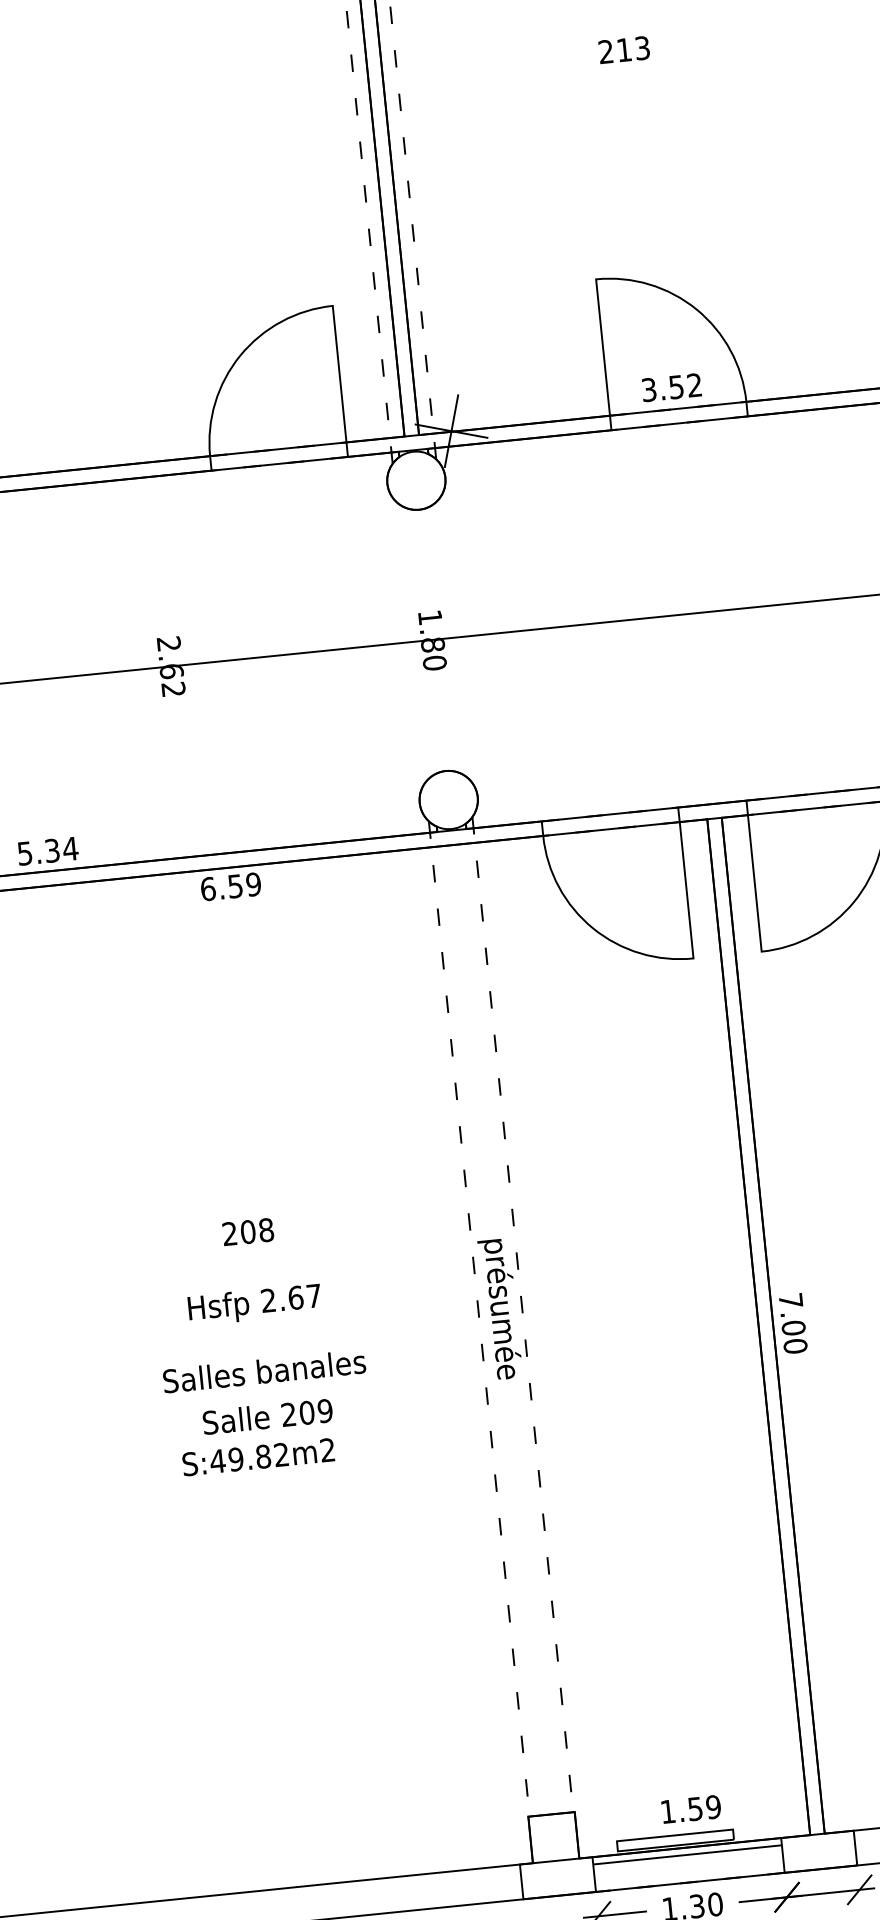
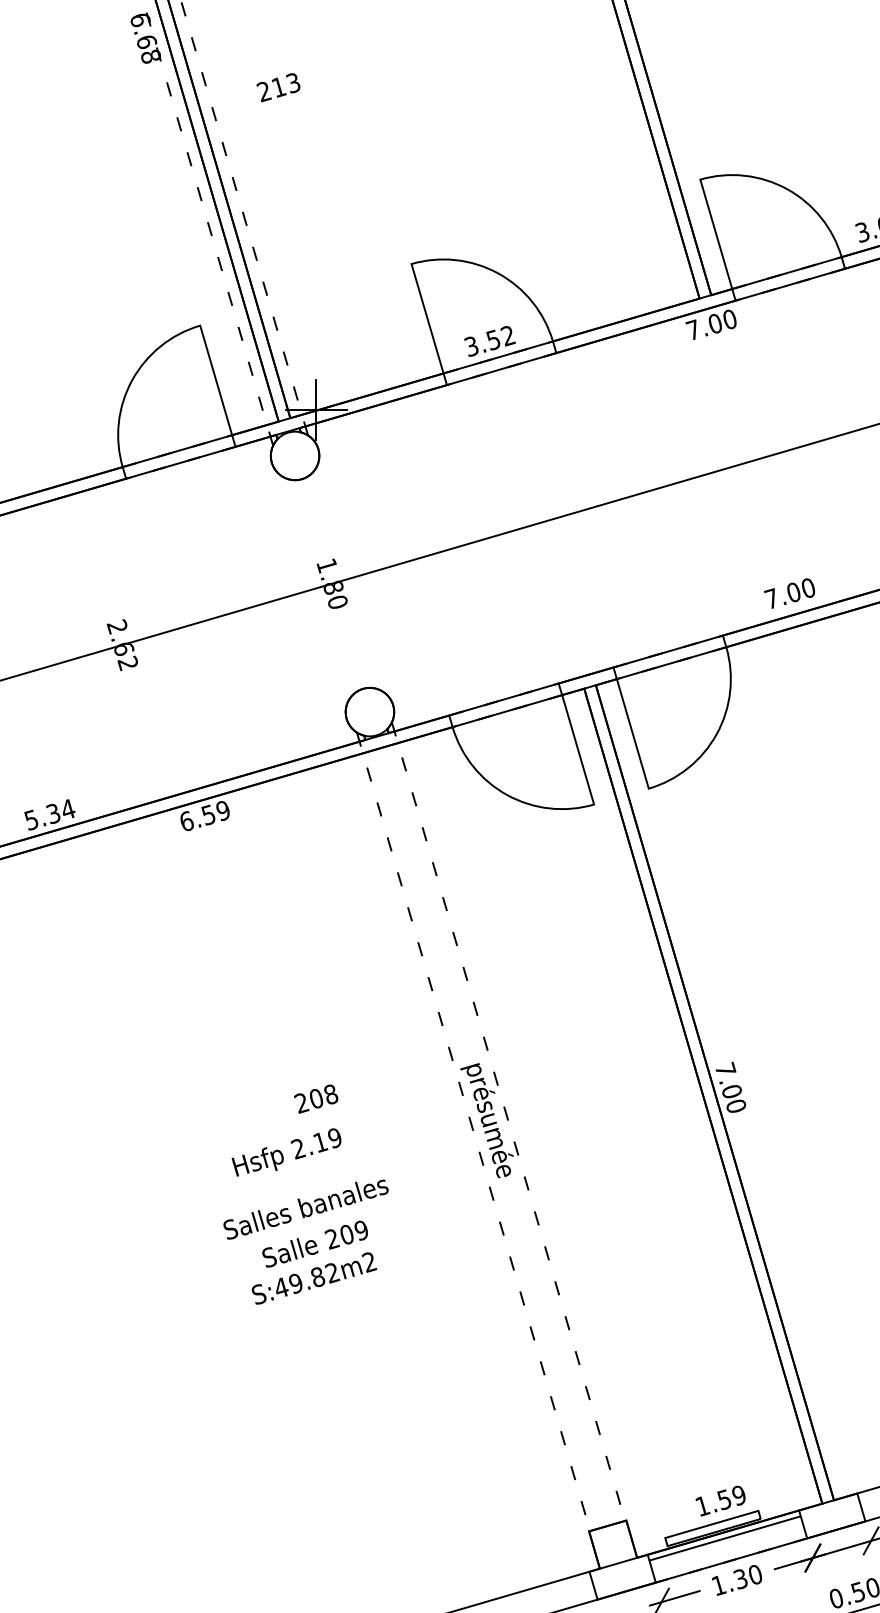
text: (623, 50) -> (278, 87), moved
text: (248, 1231) -> (316, 1098), moved
text: (304, 1296) -> (327, 1139), 2.67 -> 2.19

